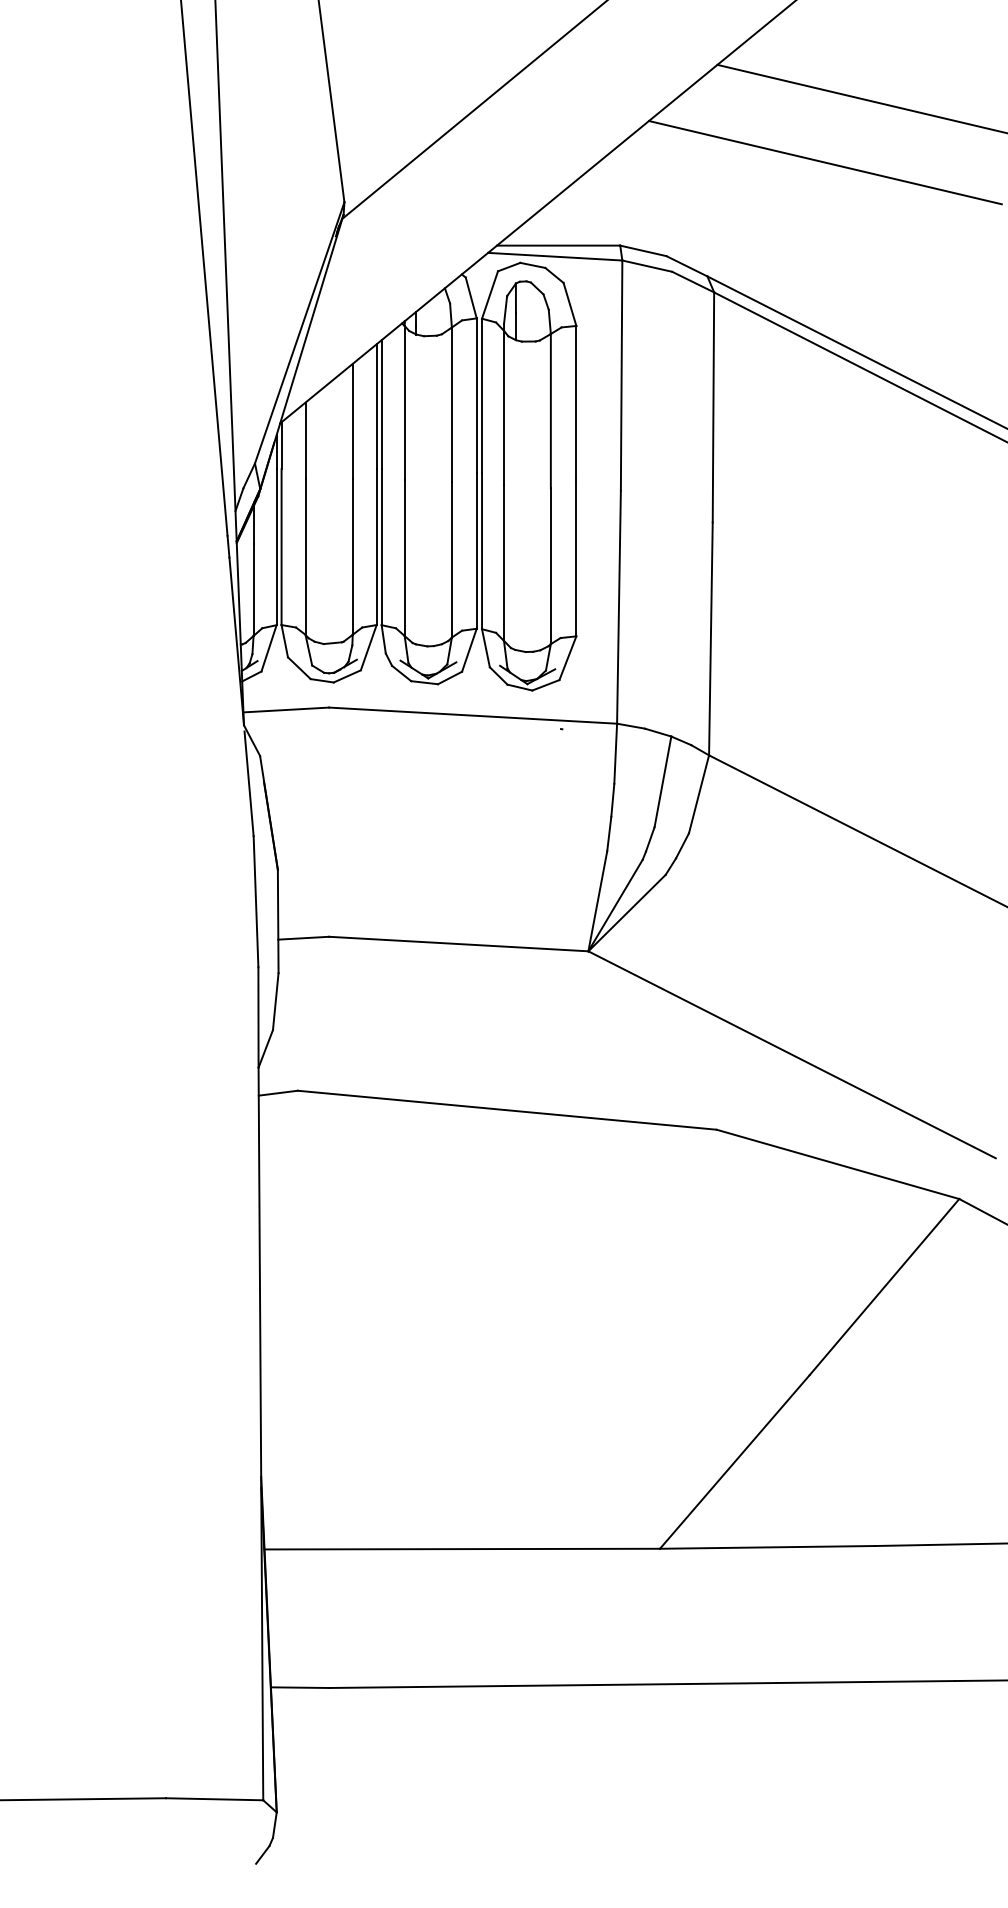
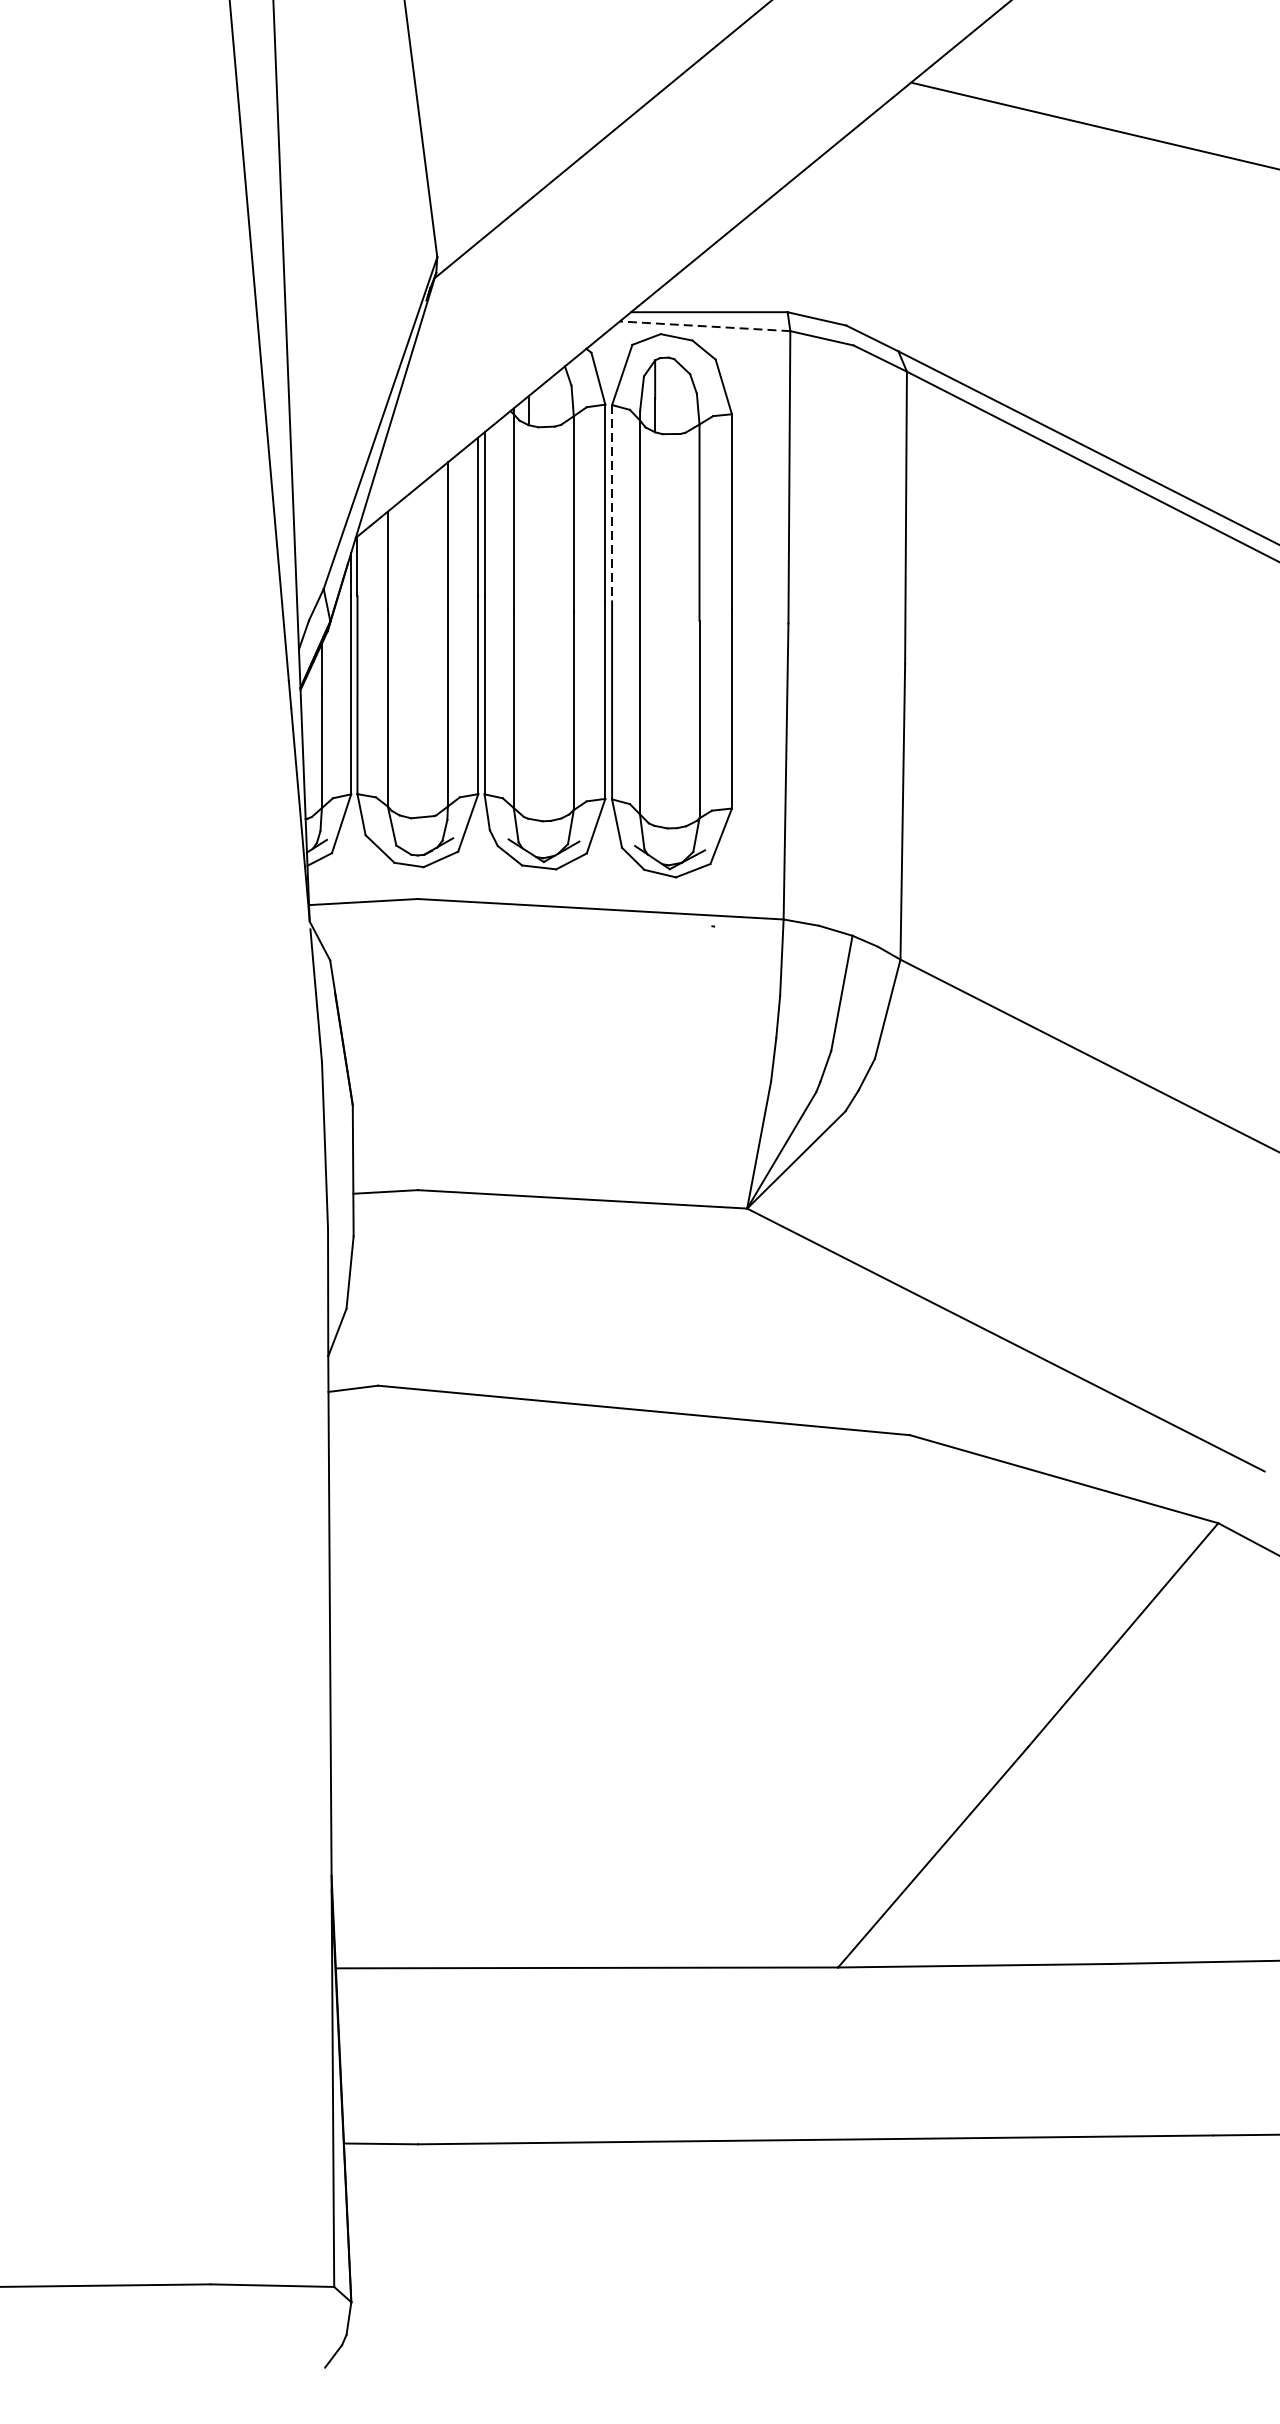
line: (824, 162) -> (1047, 206), removed
line: (554, 256) -> (704, 326), solid -> dashed
line: (482, 396) -> (612, 503), solid -> dashed

